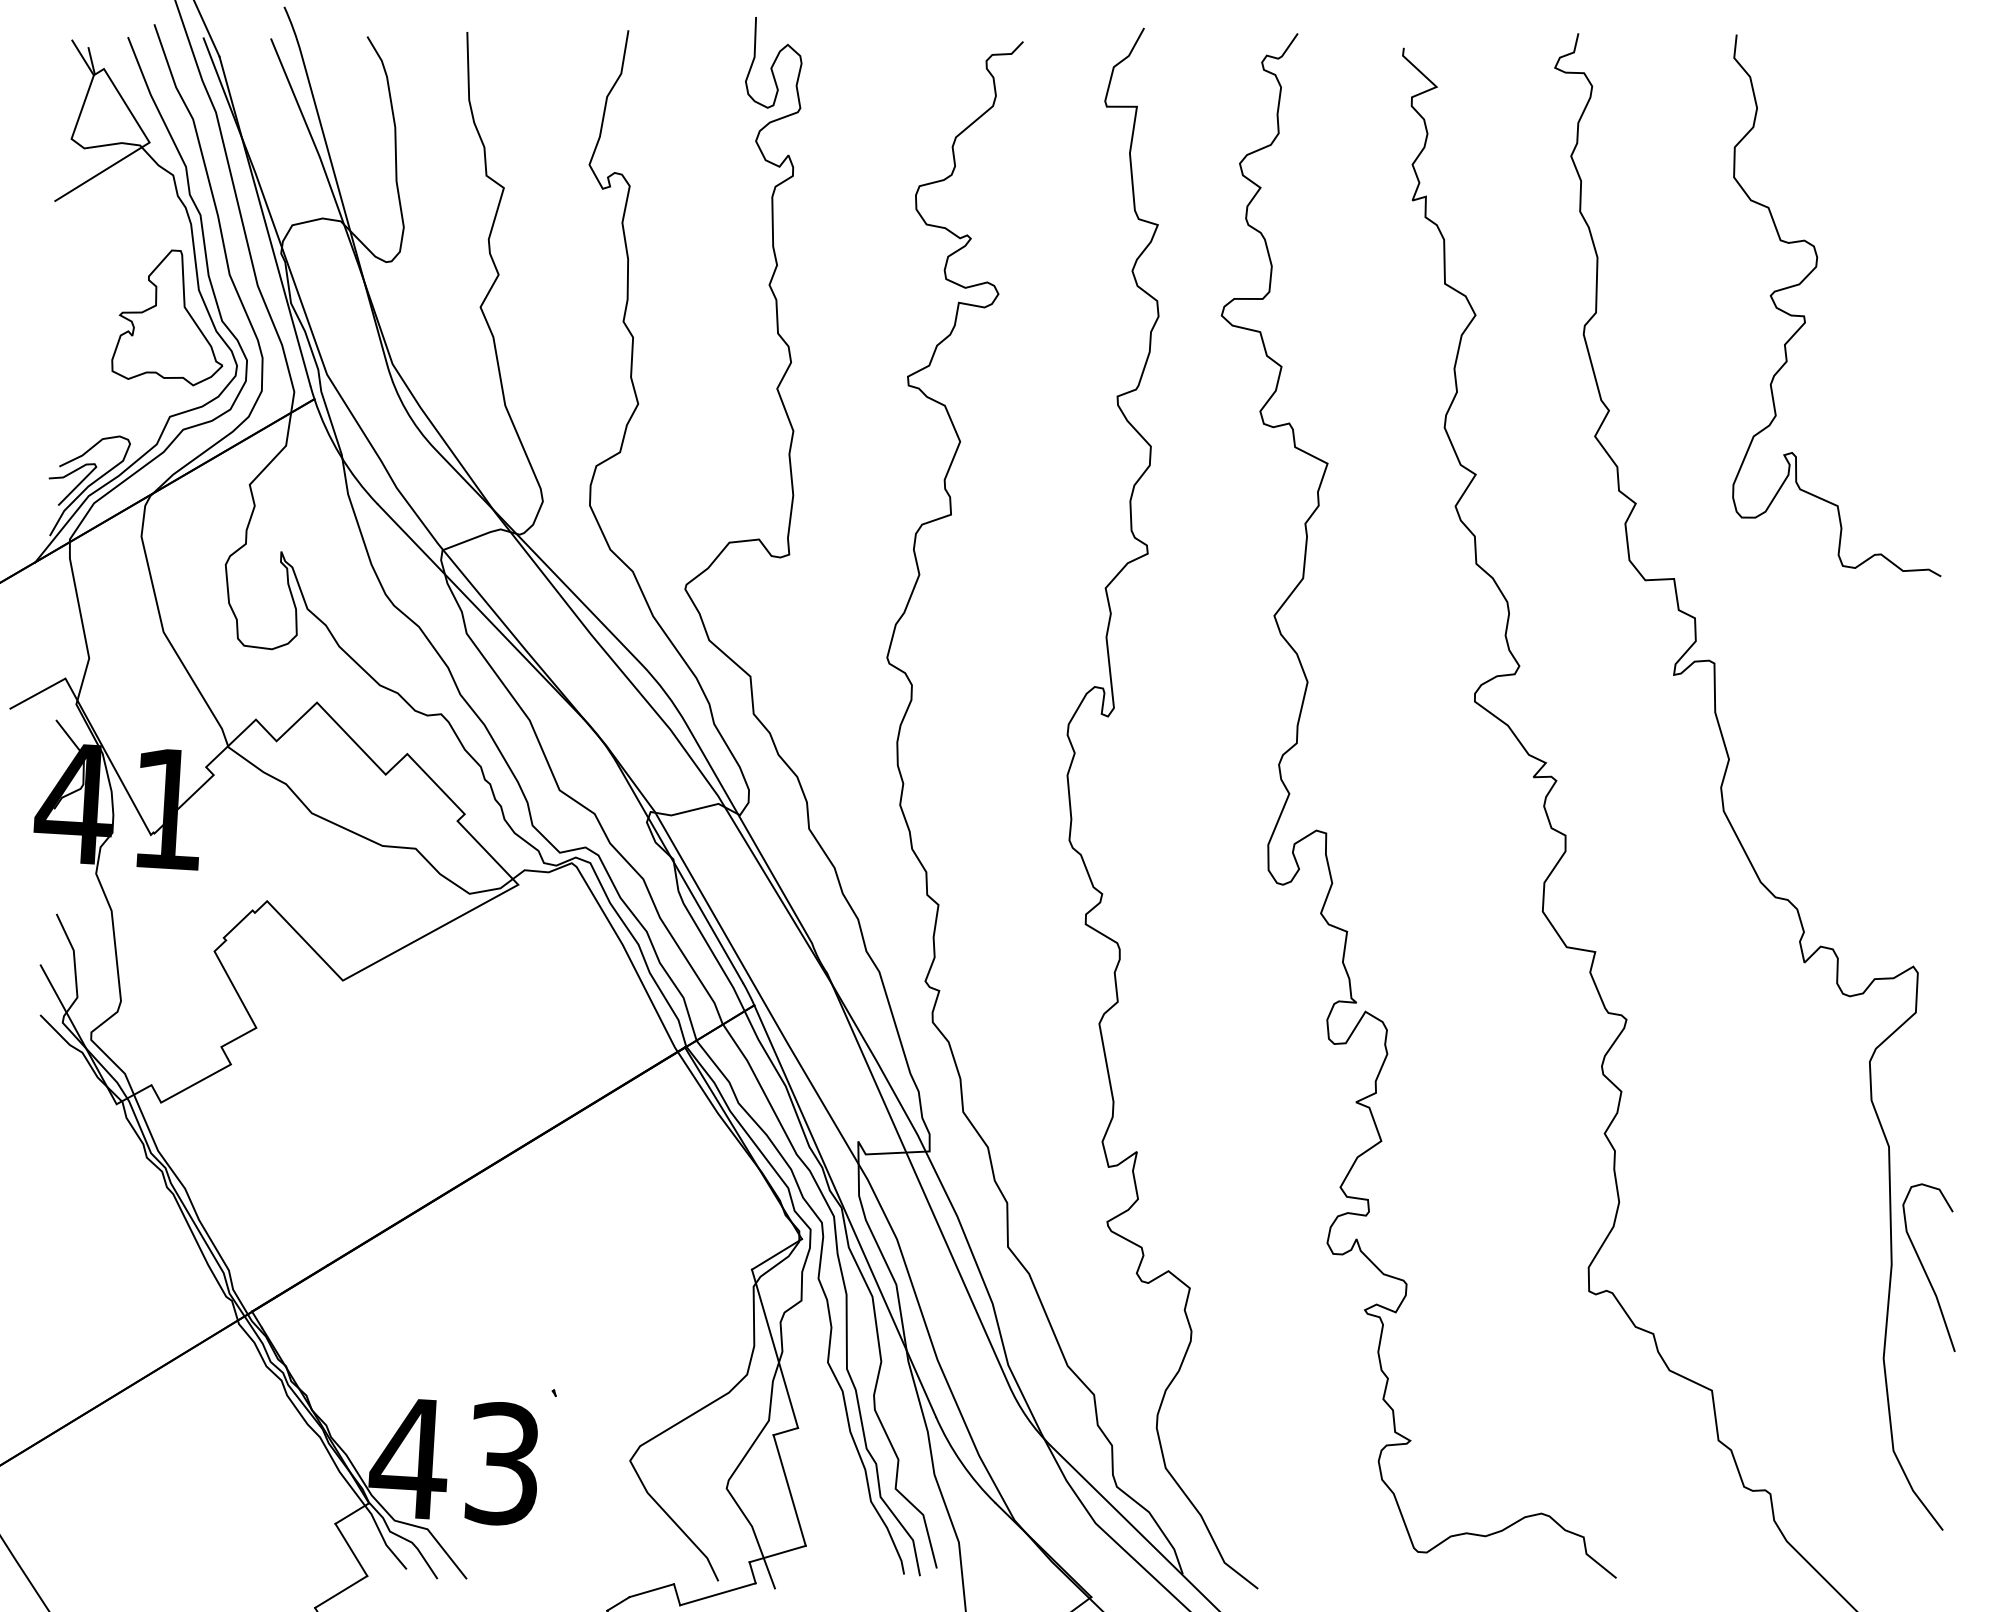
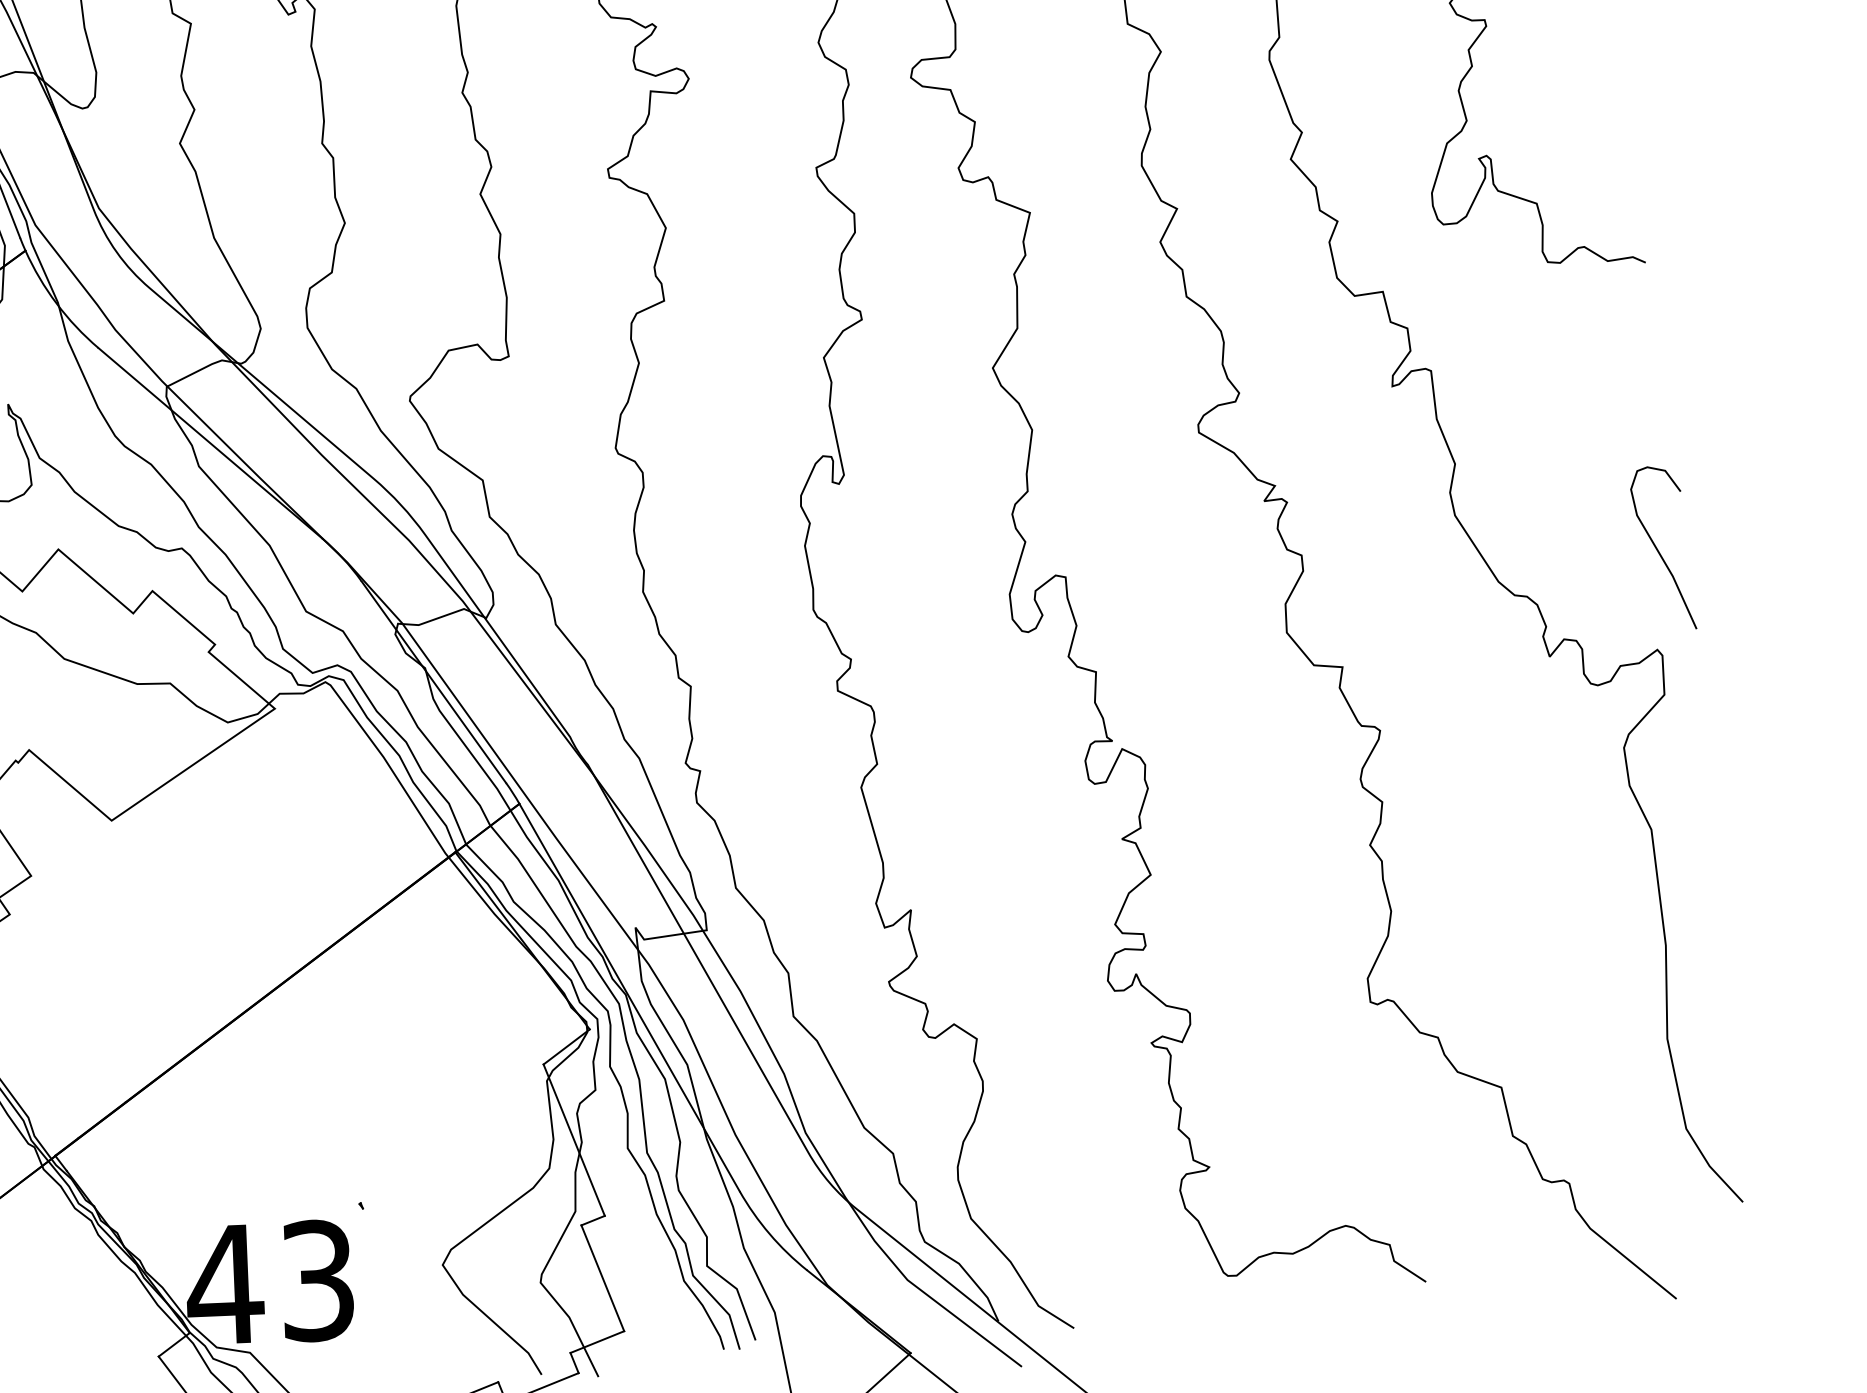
curve: (1925, 1269) -> (1659, 550), moved

